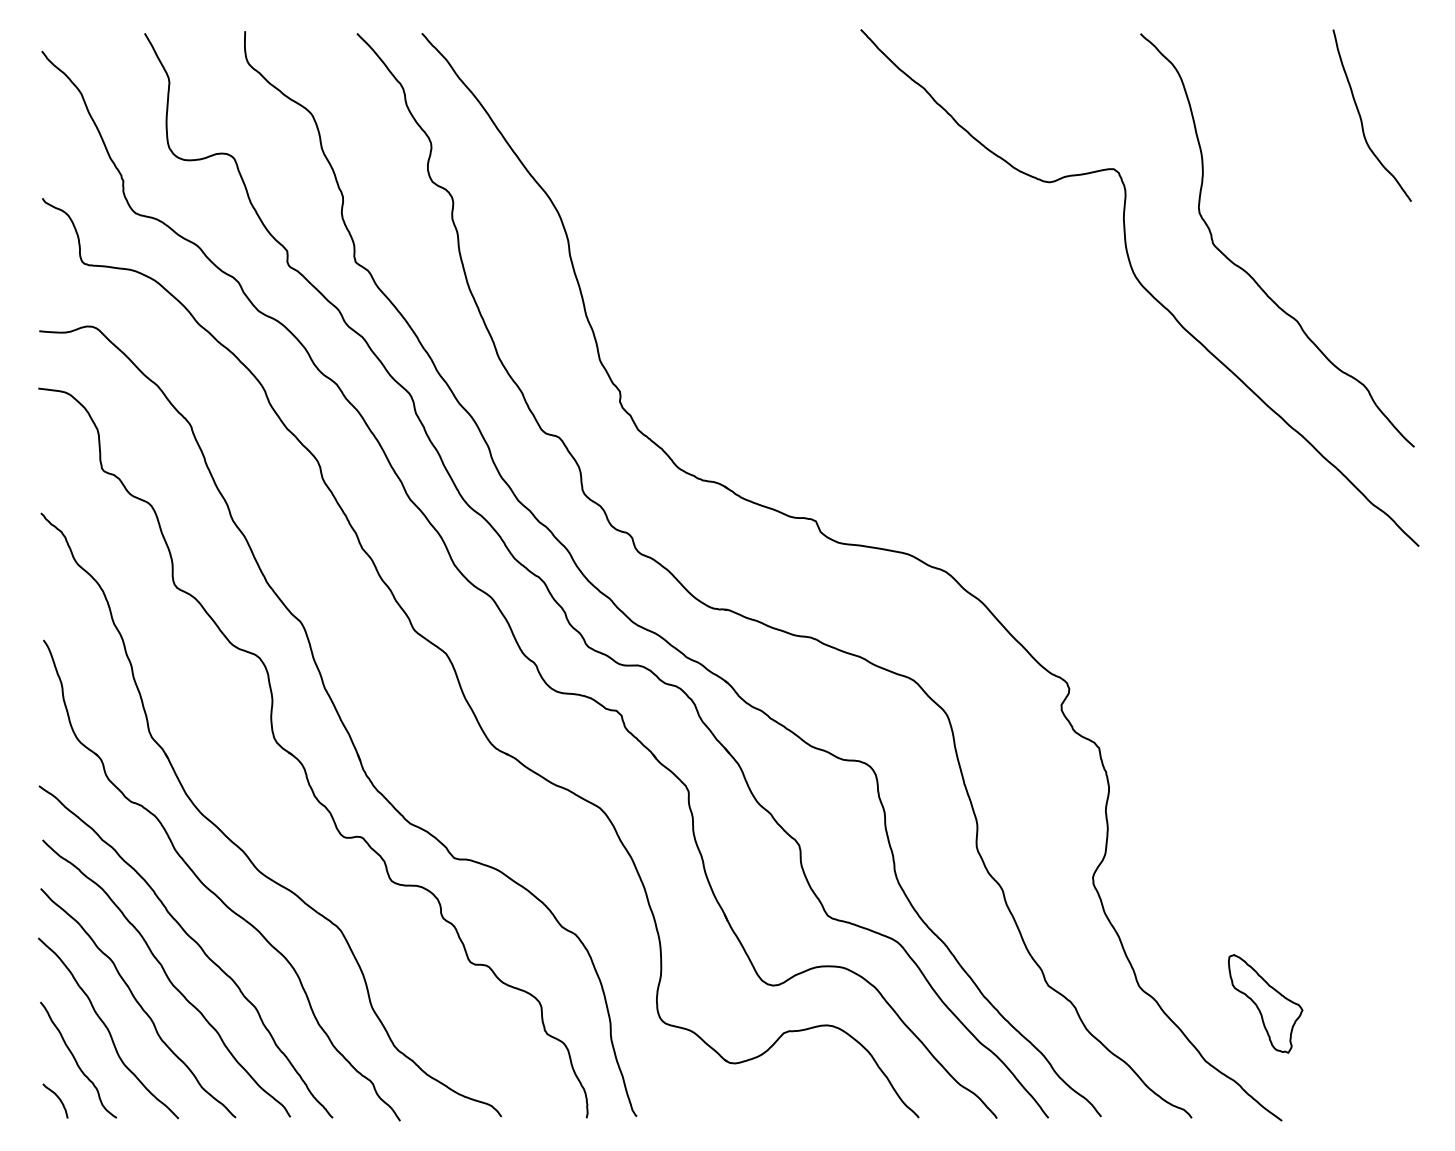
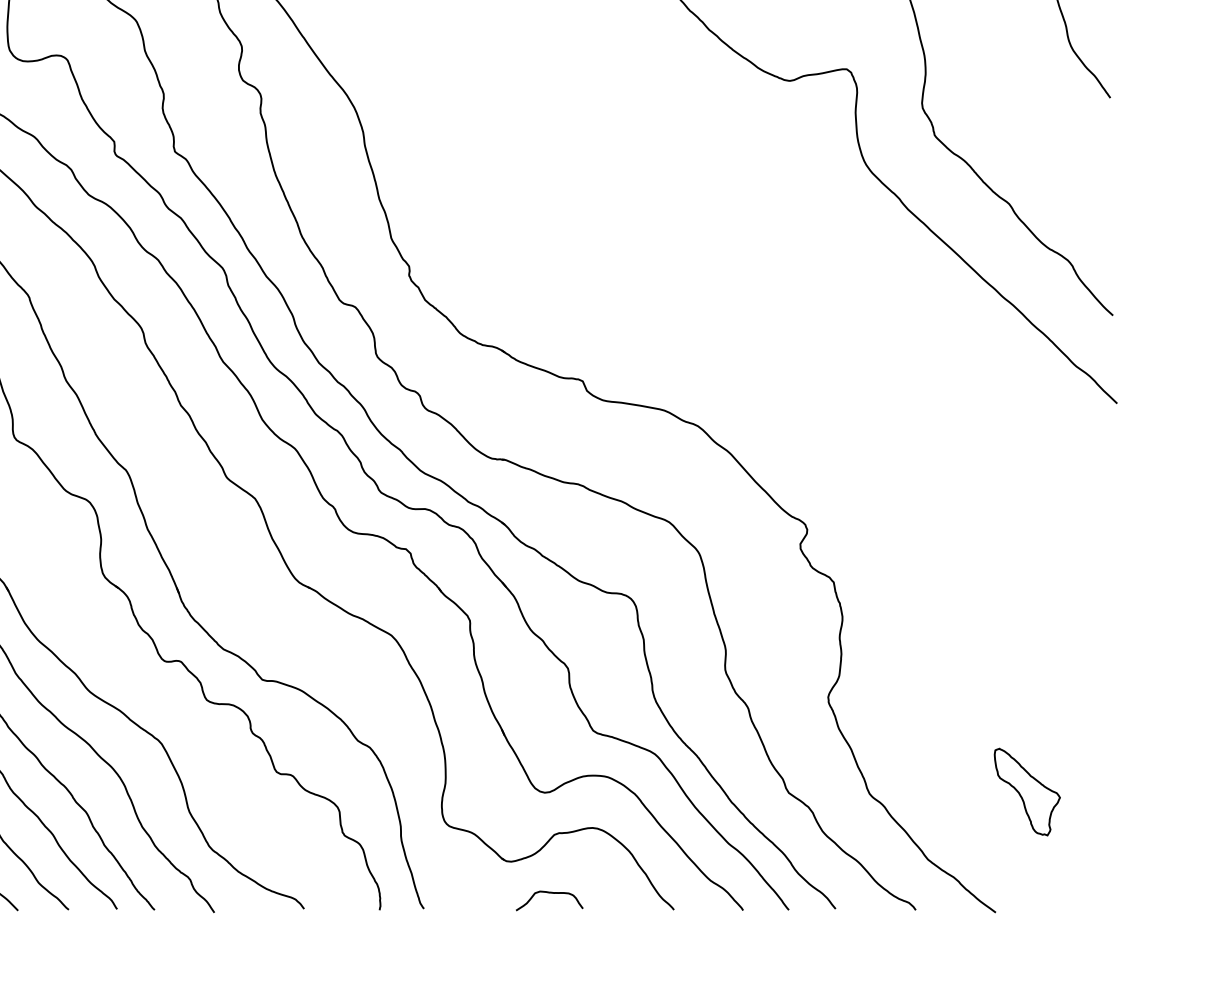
part: (1265, 1003) -> (1027, 791), moved
curve: (778, 1099) -> (549, 893), added

